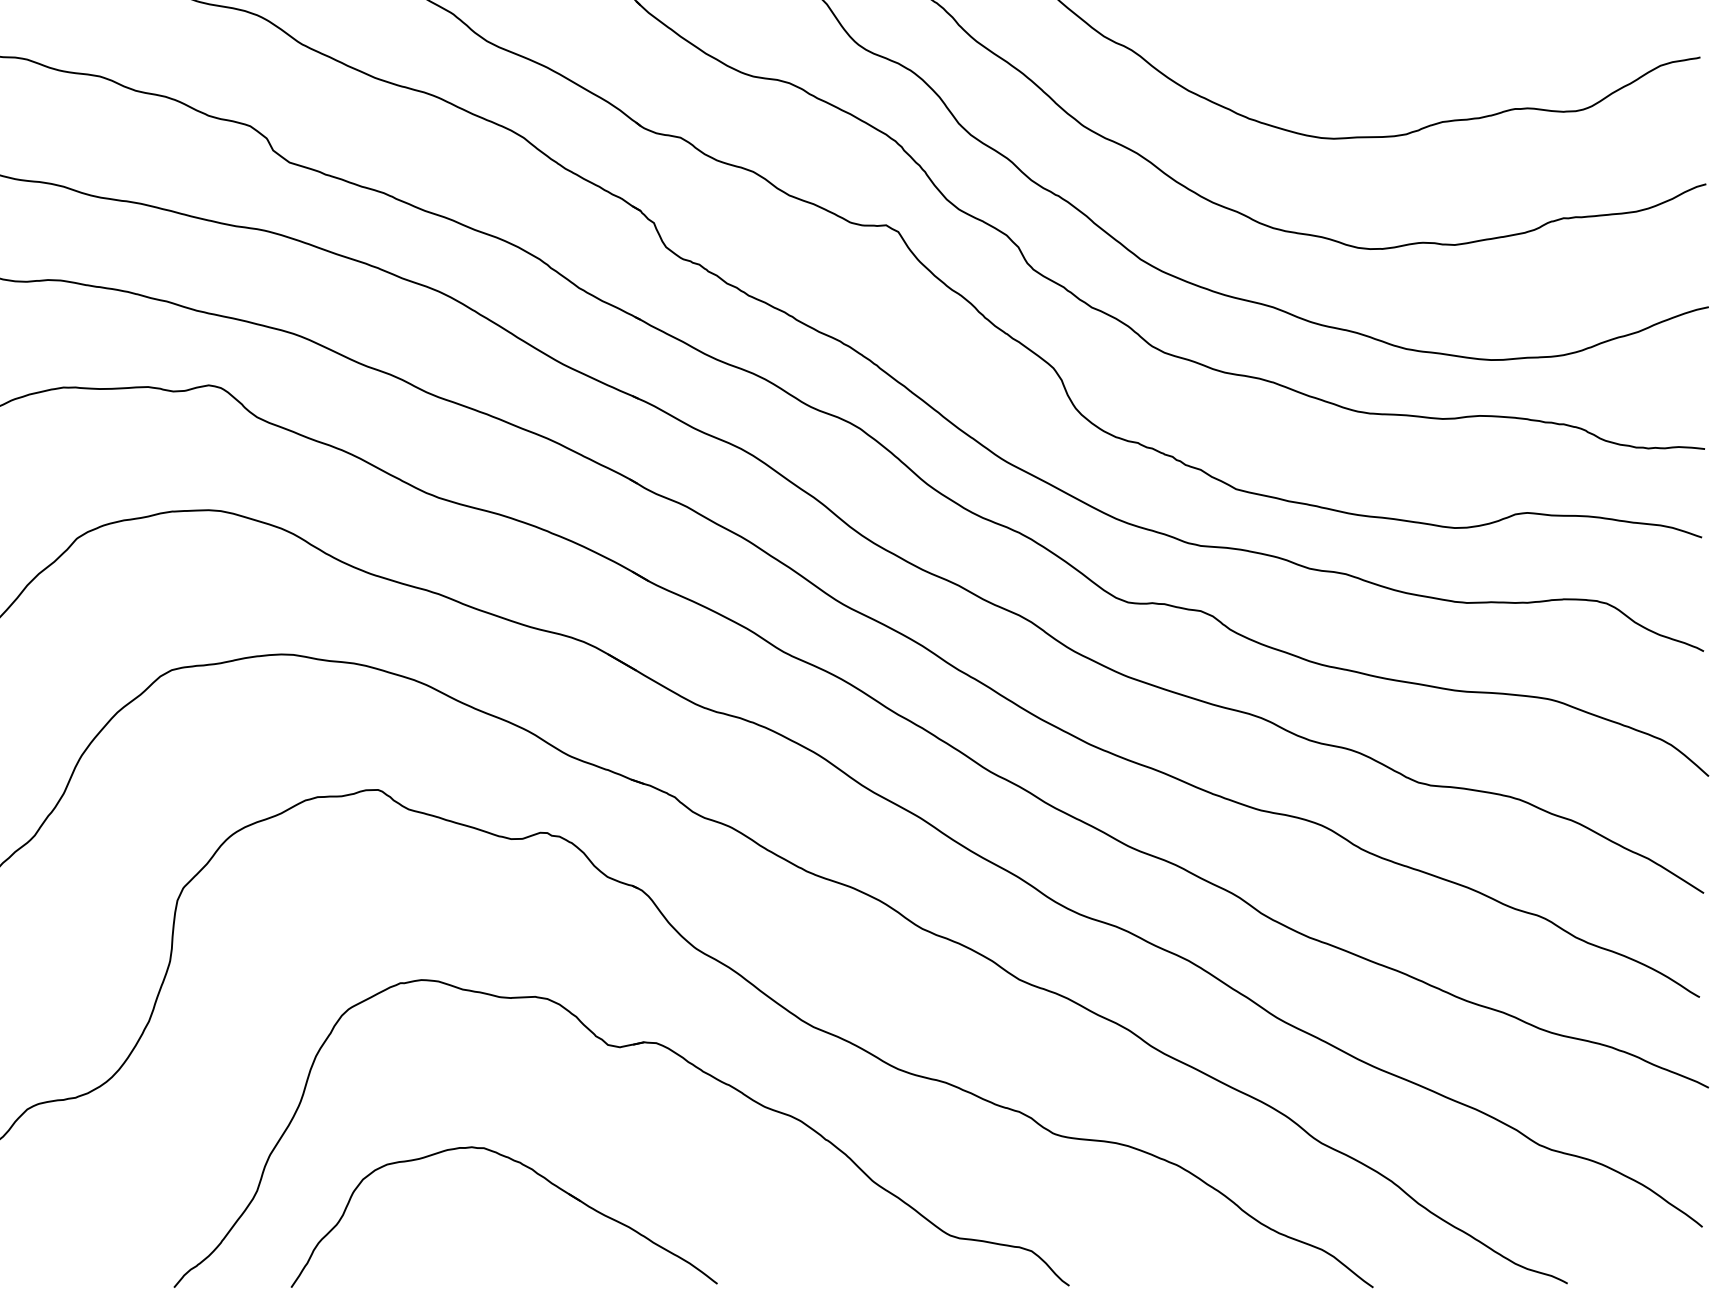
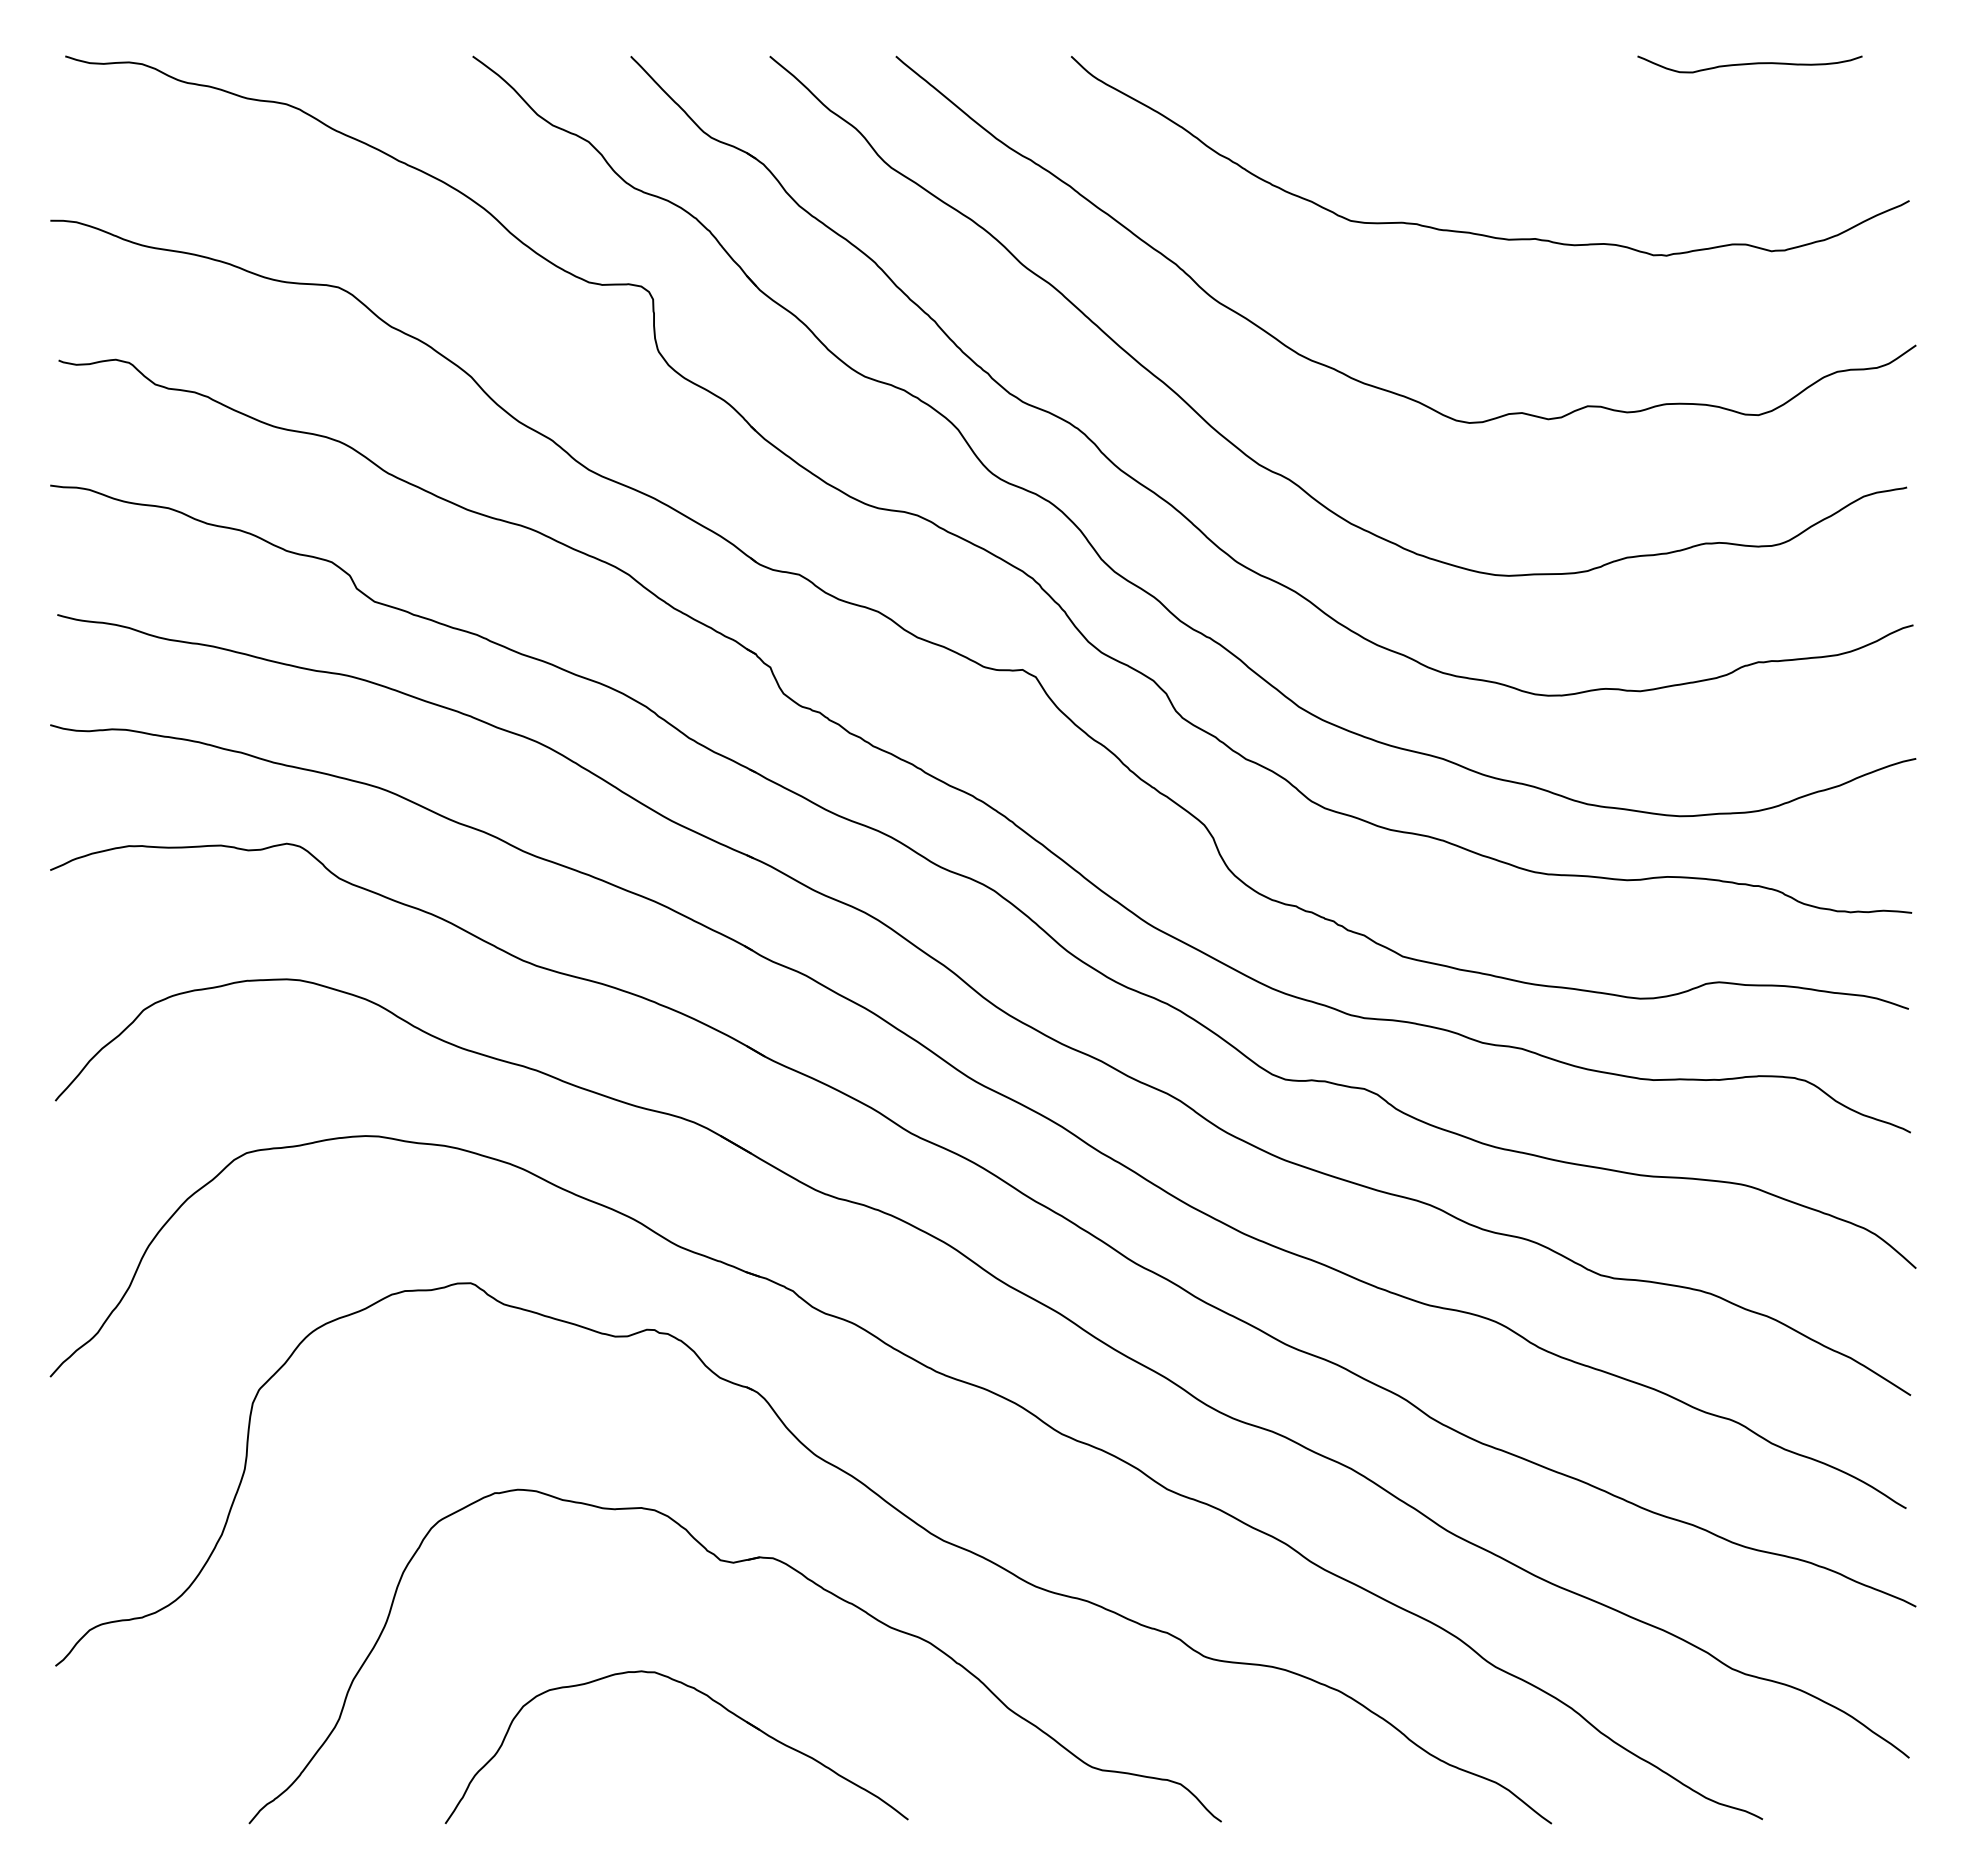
part: (536, 1174) -> (711, 1700), moved

